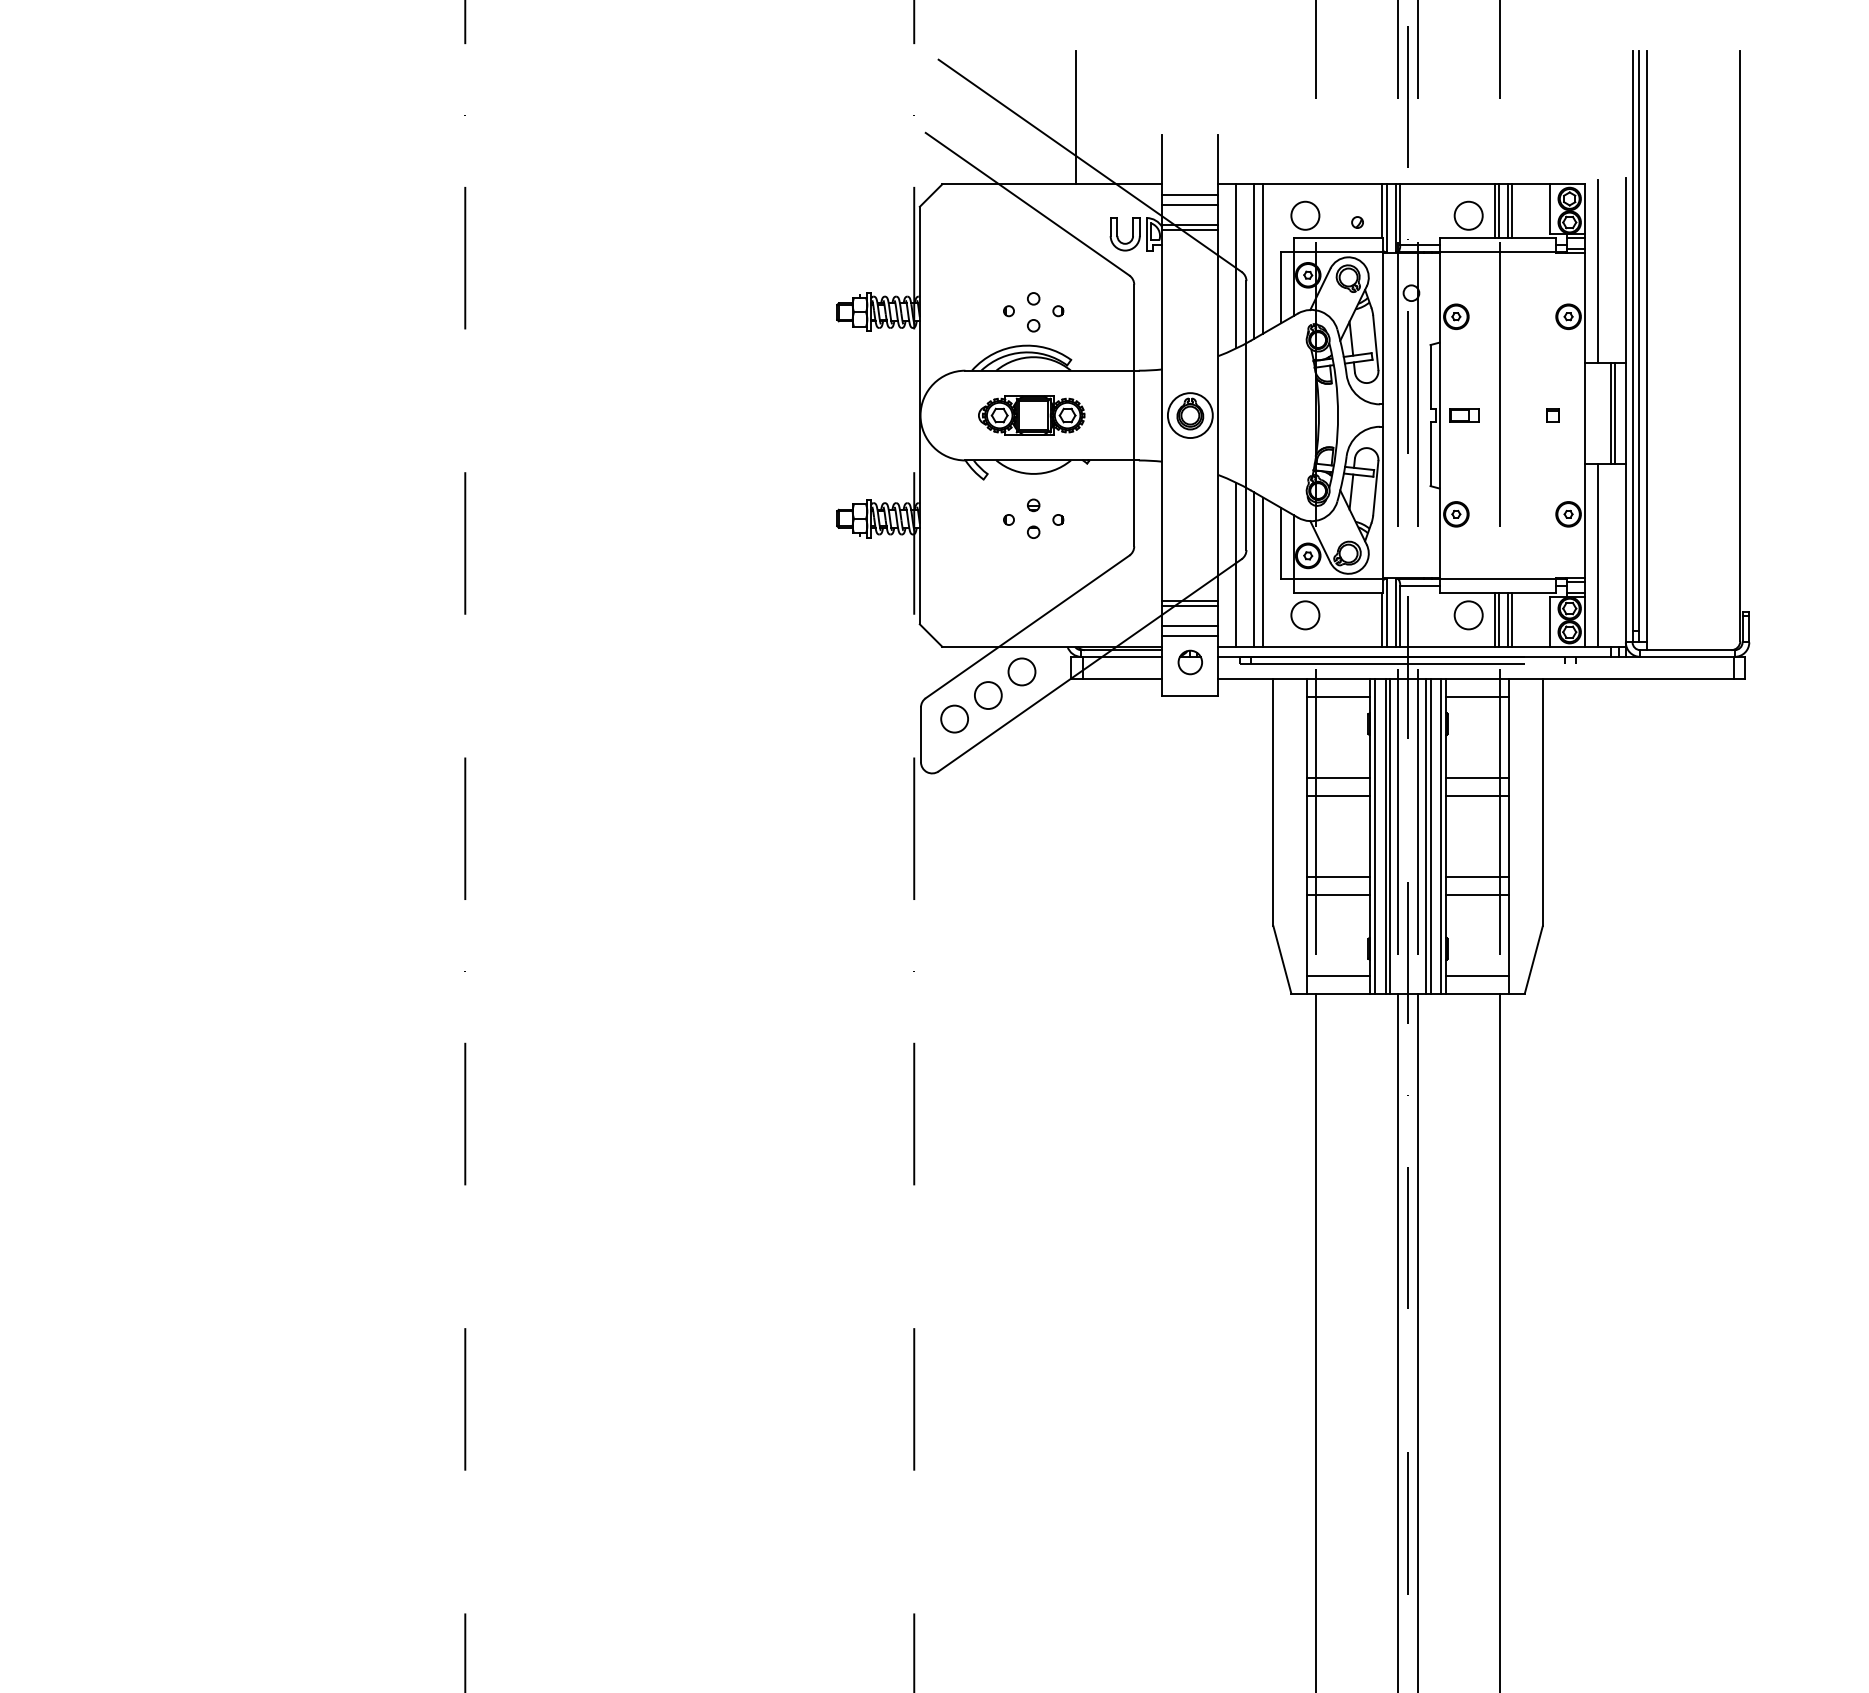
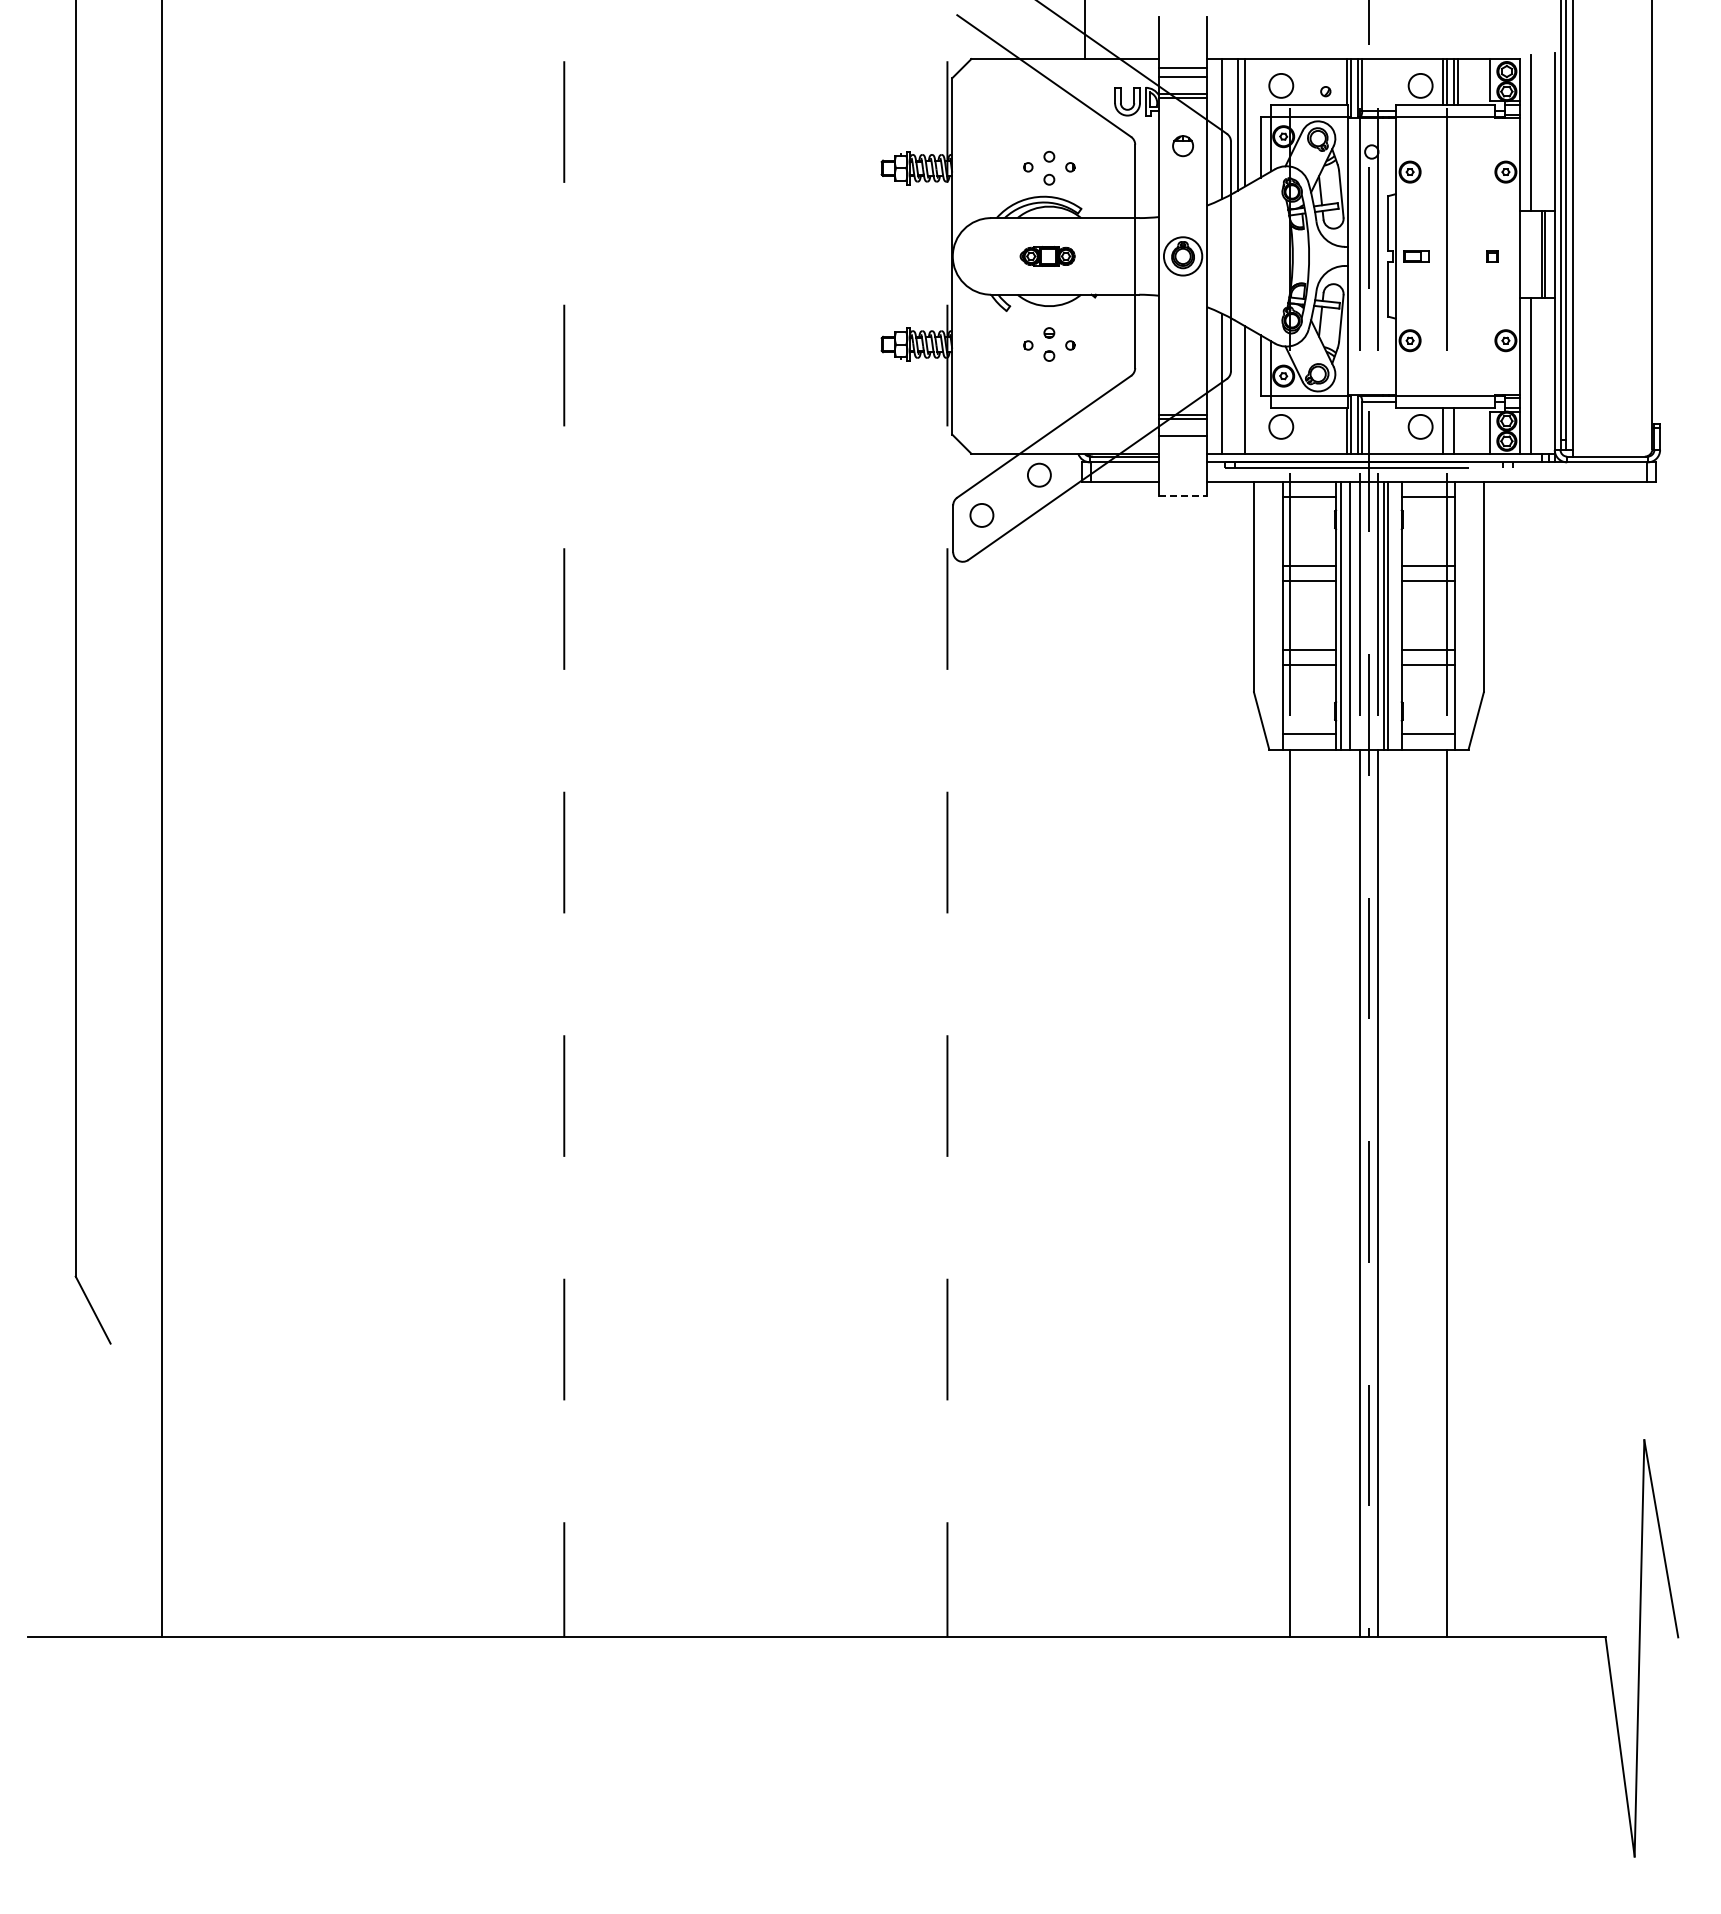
part: (1031, 415) -> (1047, 256), size x0.6
line: (1254, 569) -> (1237, 387), removed
line: (1498, 619) -> (1446, 430), removed
line: (1513, 619) -> (1458, 430), removed
line: (1190, 635) -> (1183, 444), removed
part: (1189, 662) -> (1182, 146), moved
circle: (988, 695) -> (1010, 495), removed
line: (1190, 695) -> (1183, 495), solid -> dashed
line: (1390, 836) -> (1353, 615), removed
line: (1441, 836) -> (1397, 615), removed

